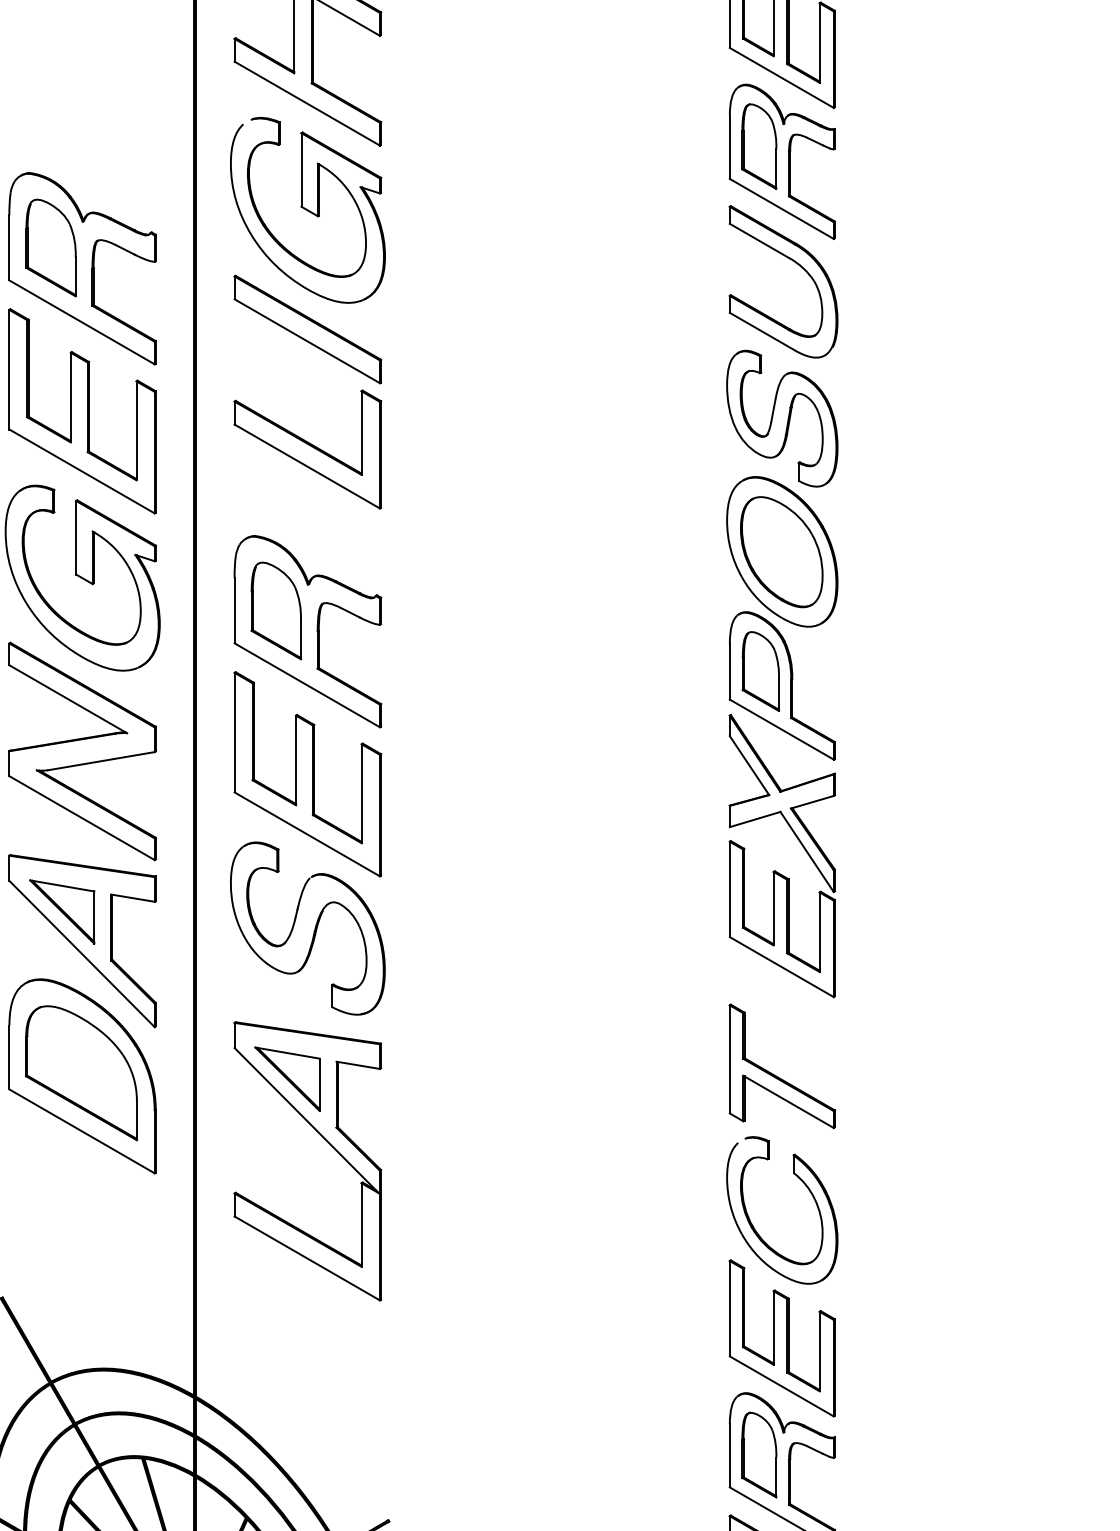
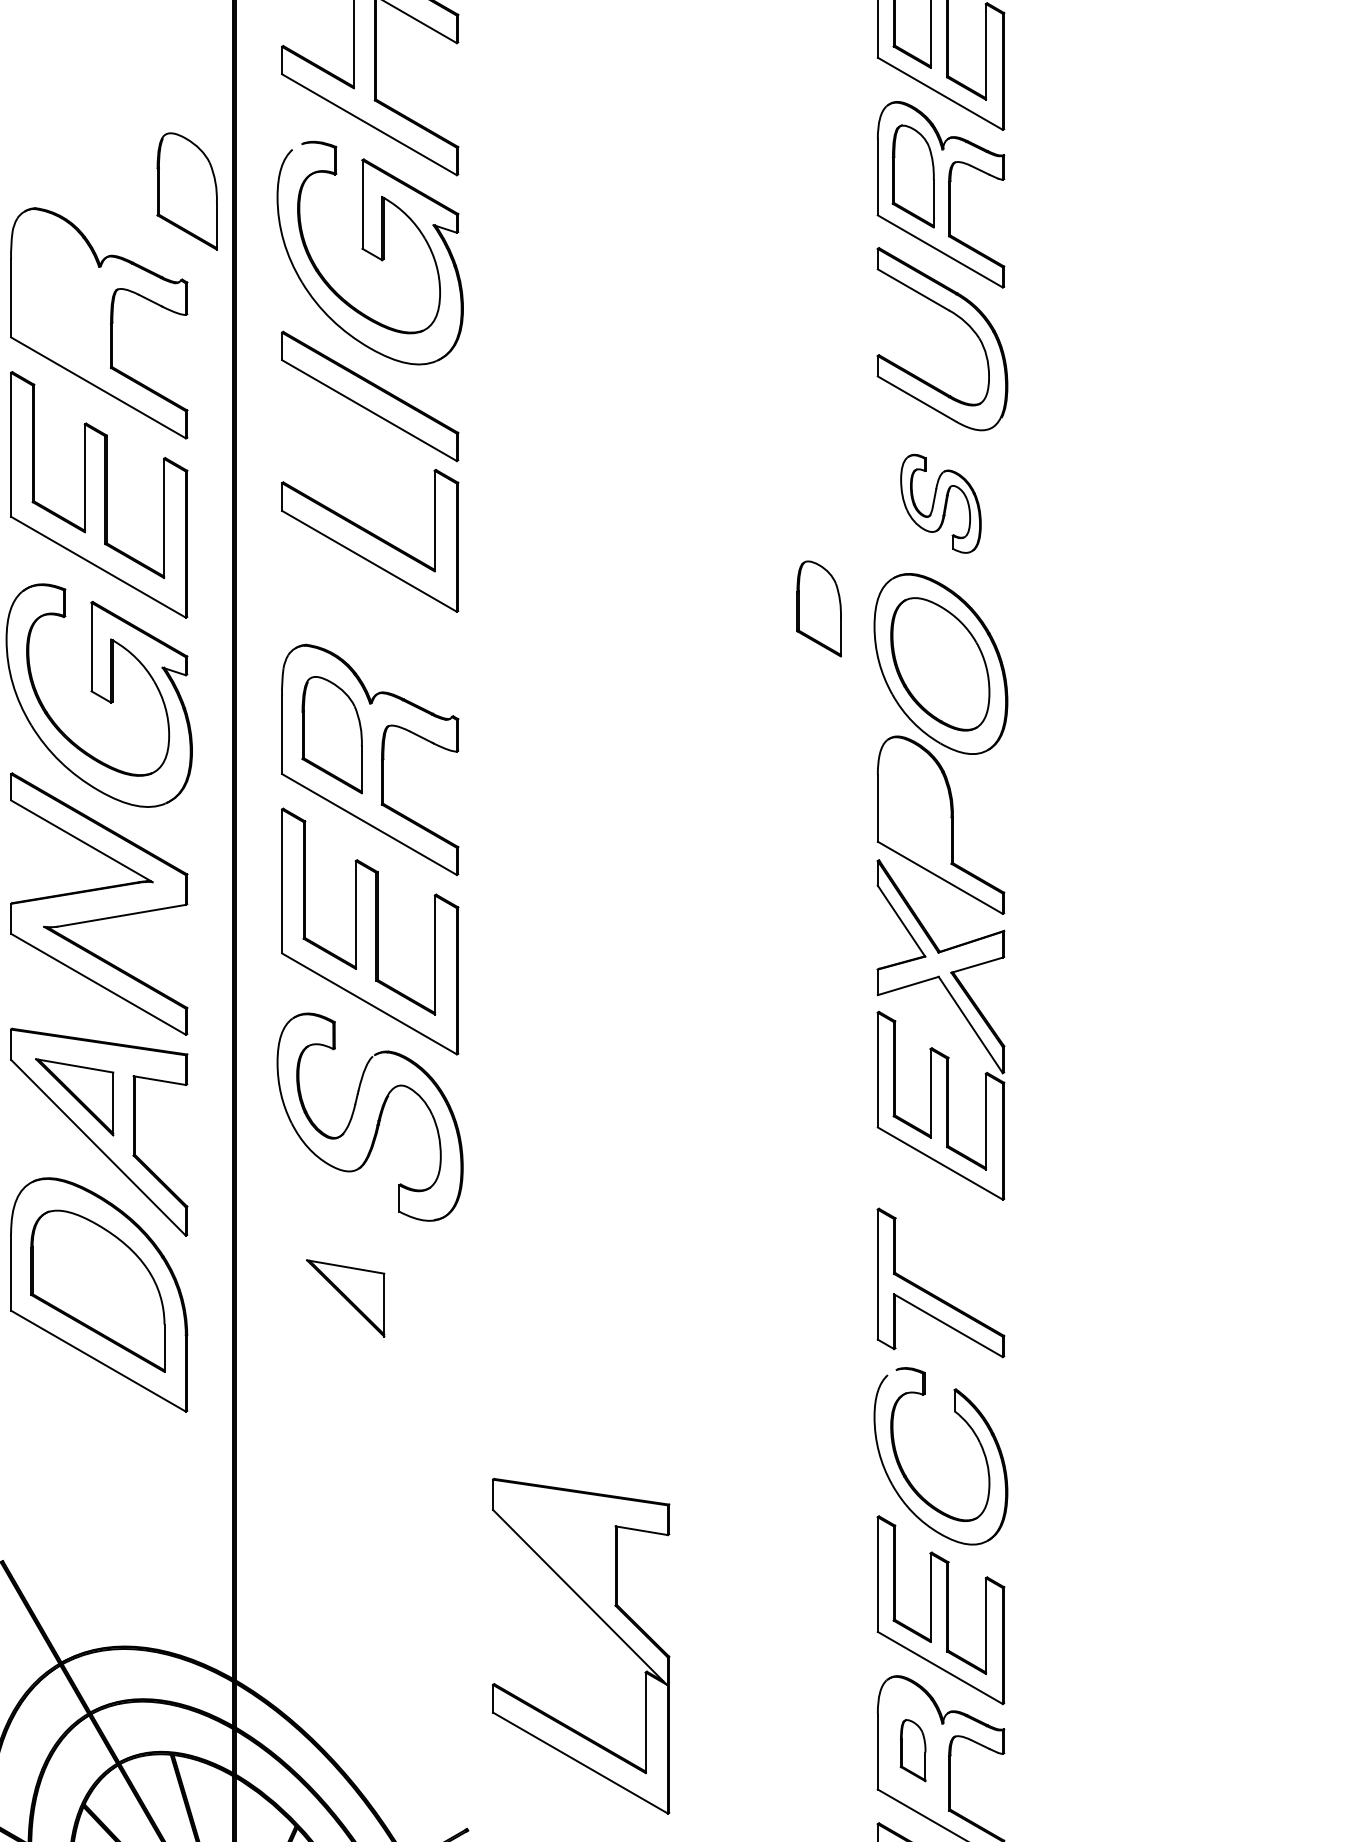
part: (50, 248) -> (186, 191), moved
part: (781, 418) -> (940, 503), size x0.6
part: (760, 671) -> (818, 608), moved
part: (326, 1141) -> (603, 1622), moved
part: (758, 1454) -> (912, 1750), size x0.6

